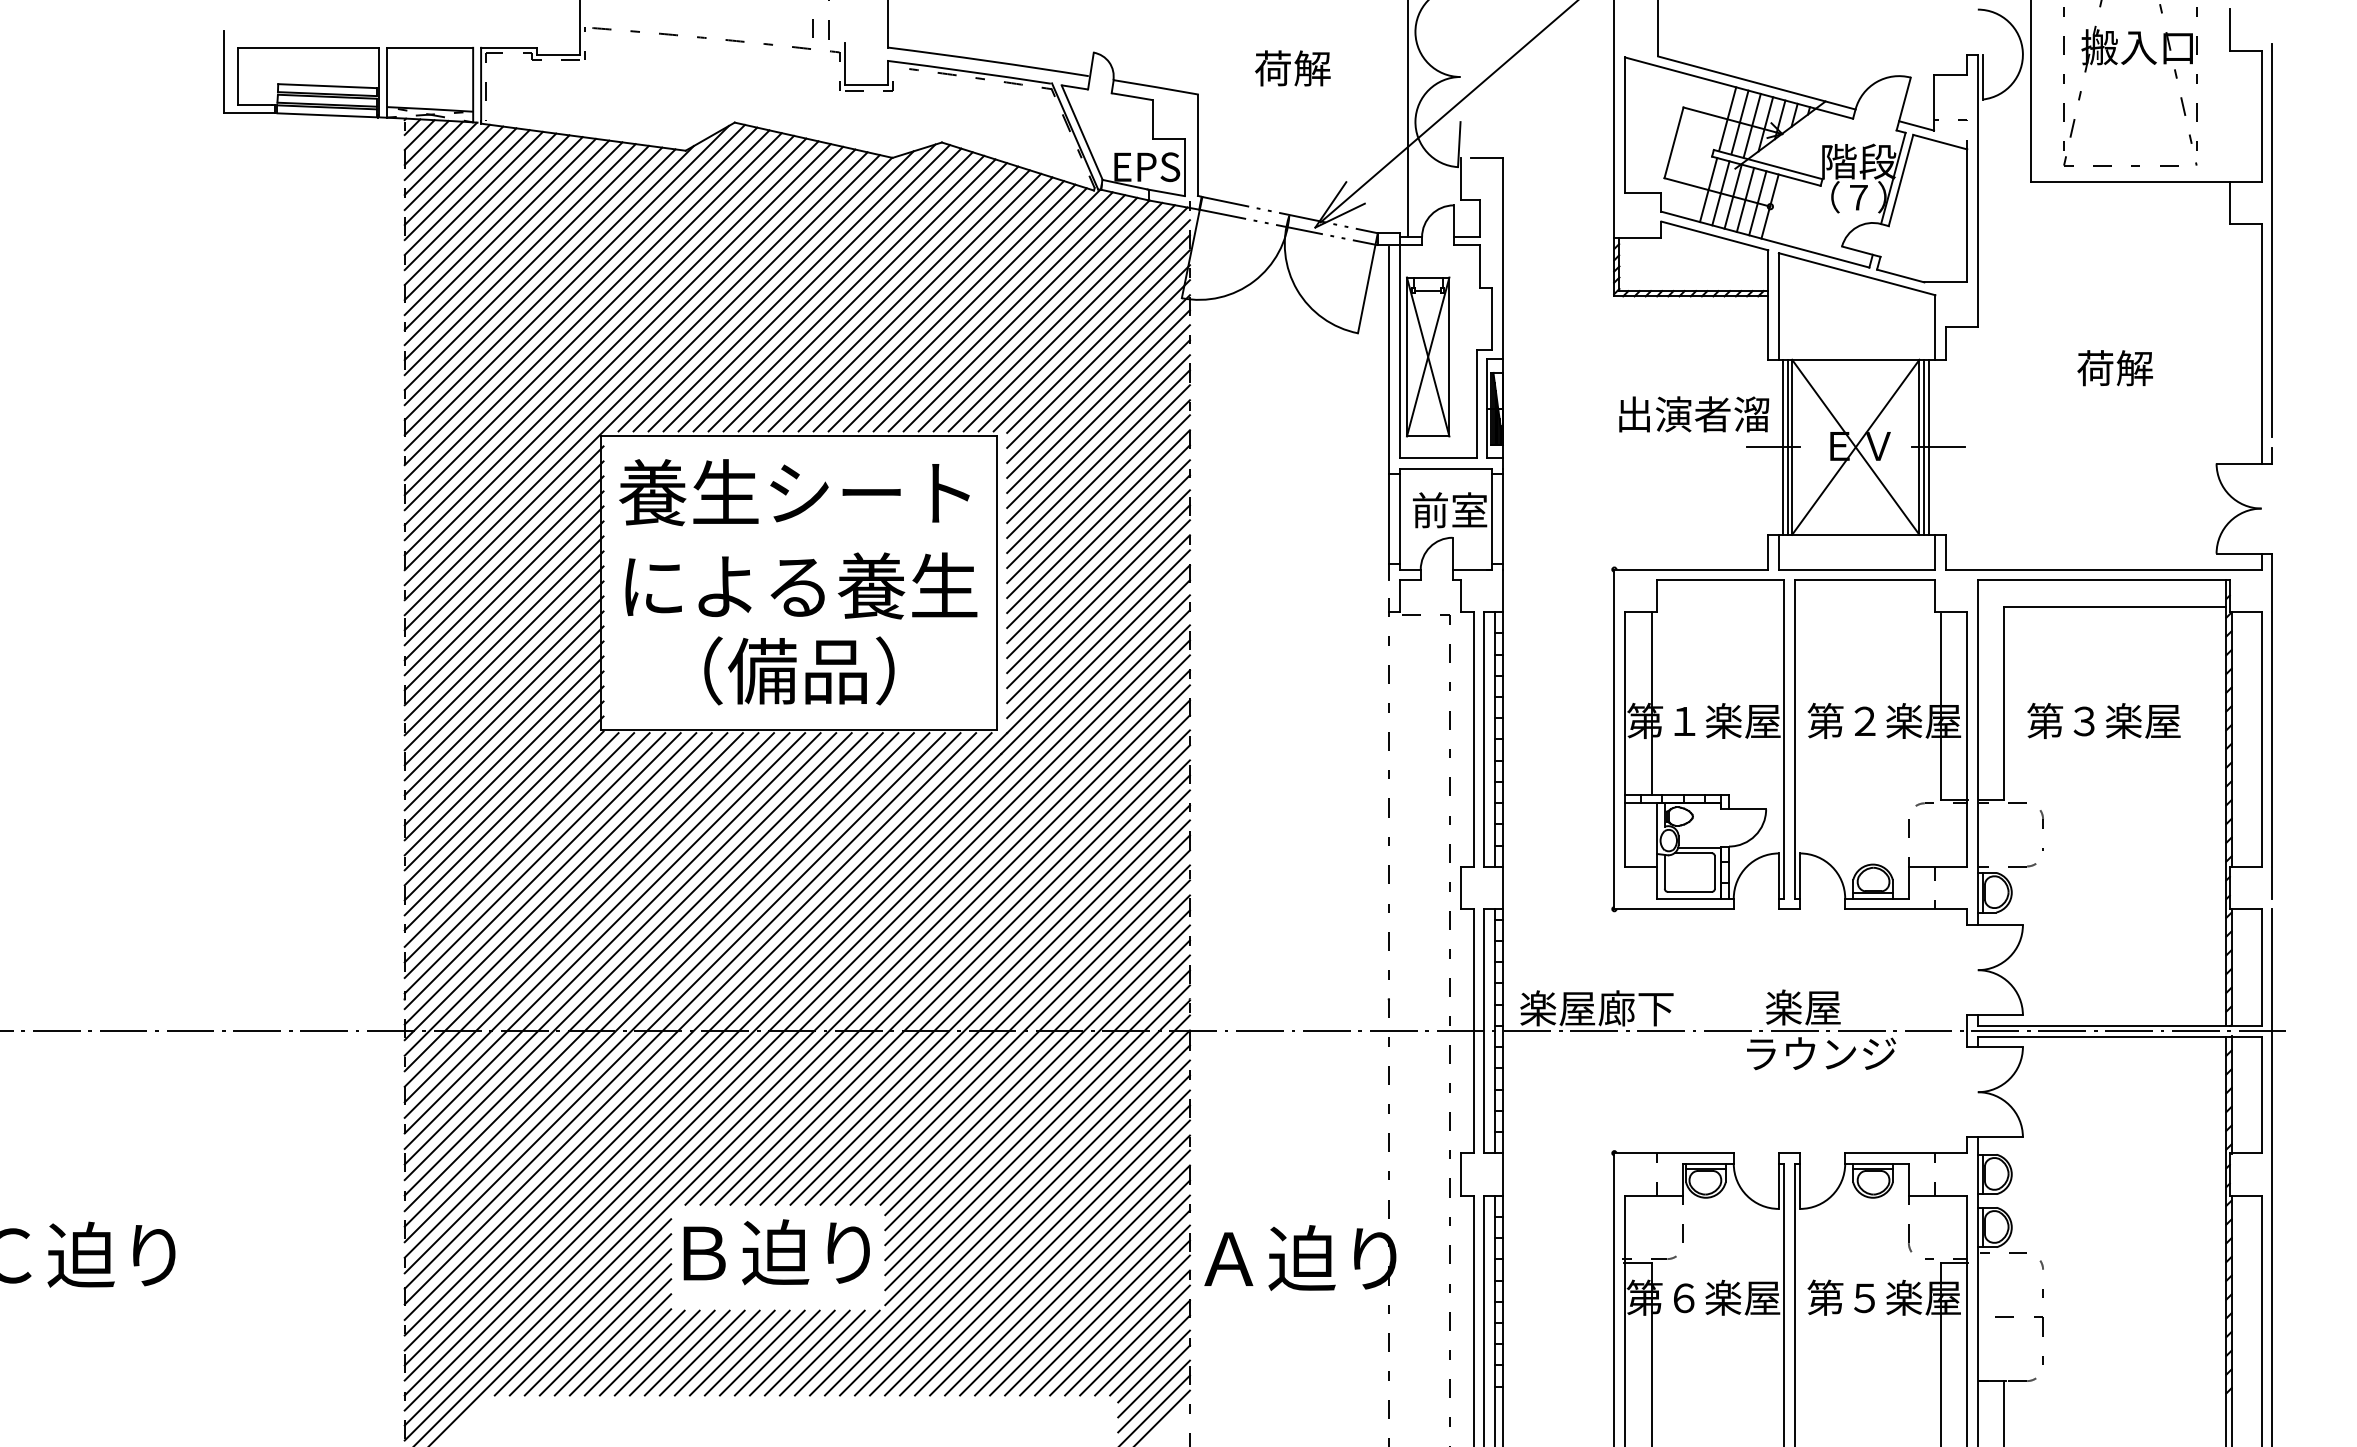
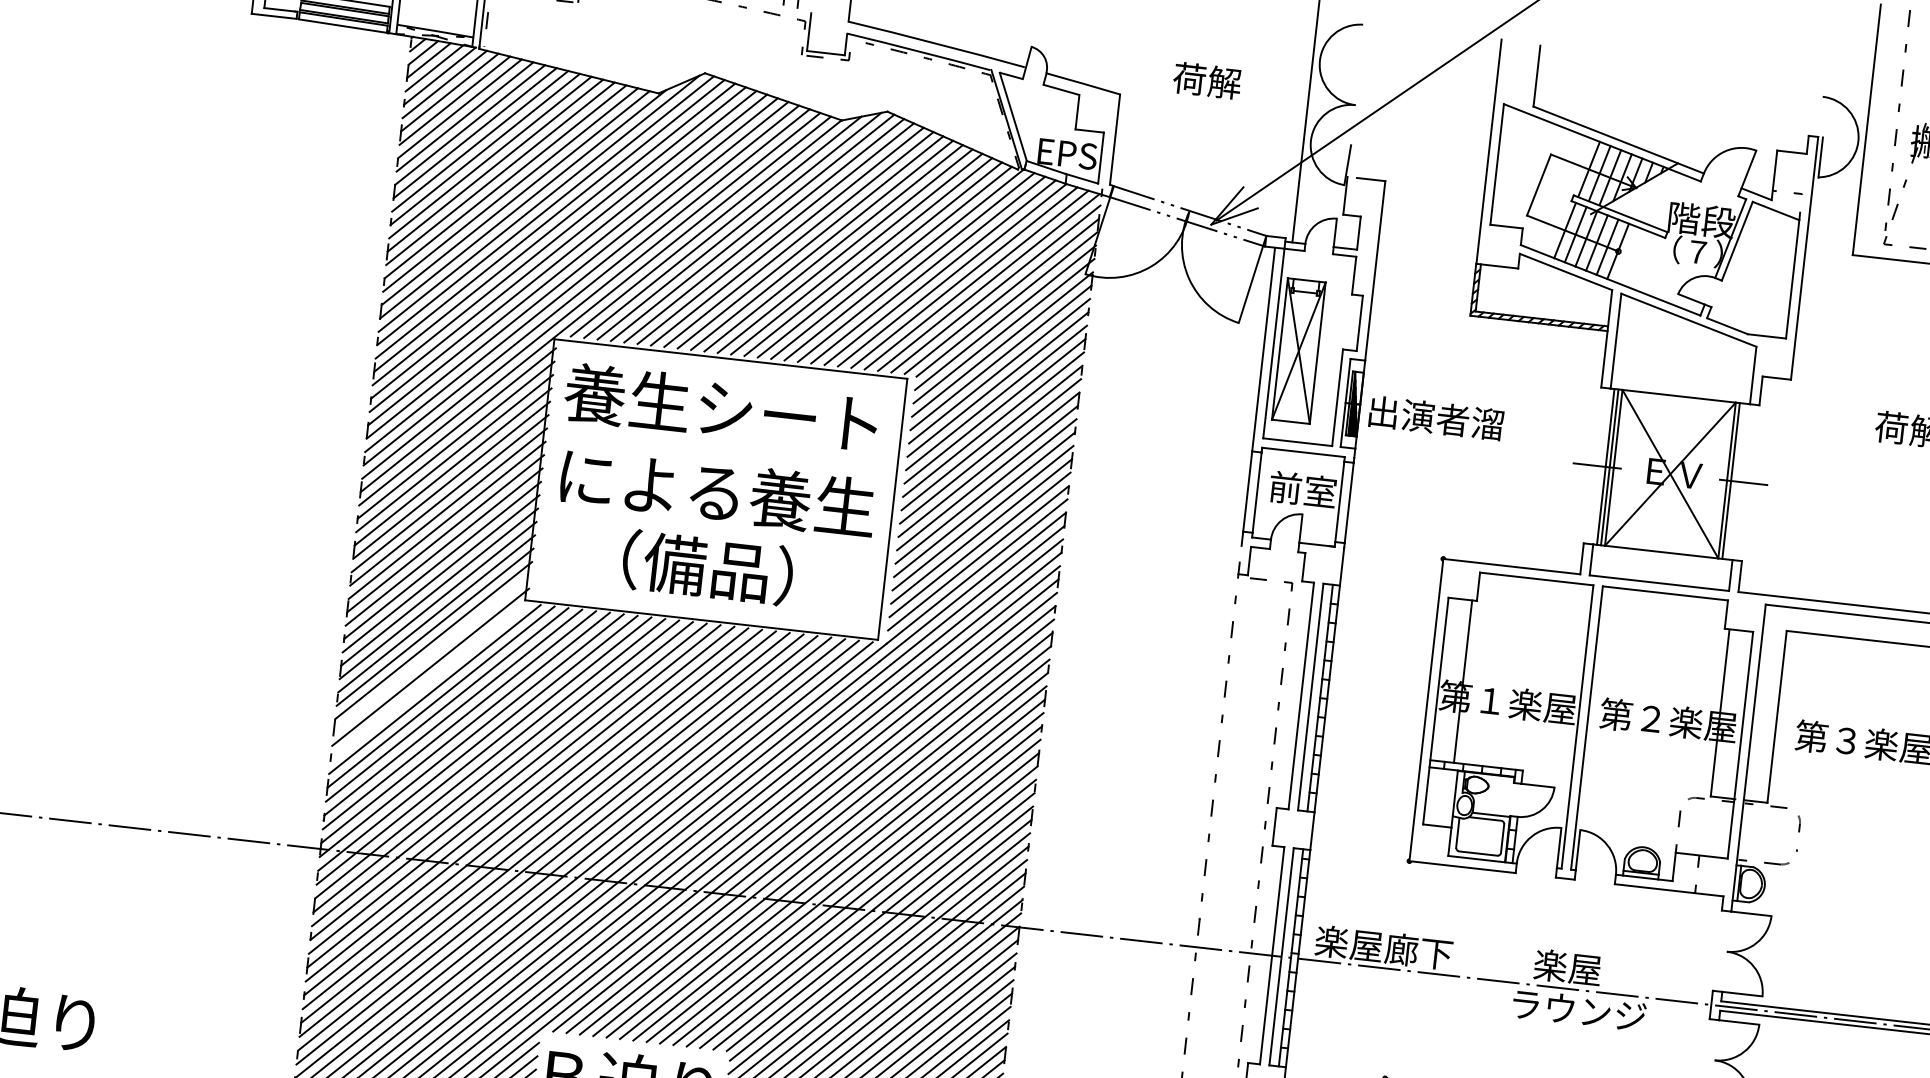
text: (1694, 414) -> (1436, 418), moved
line: (1928, 446) -> (1735, 480), removed
line: (503, 800) -> (431, 653), removed
line: (503, 830) -> (428, 680), removed

